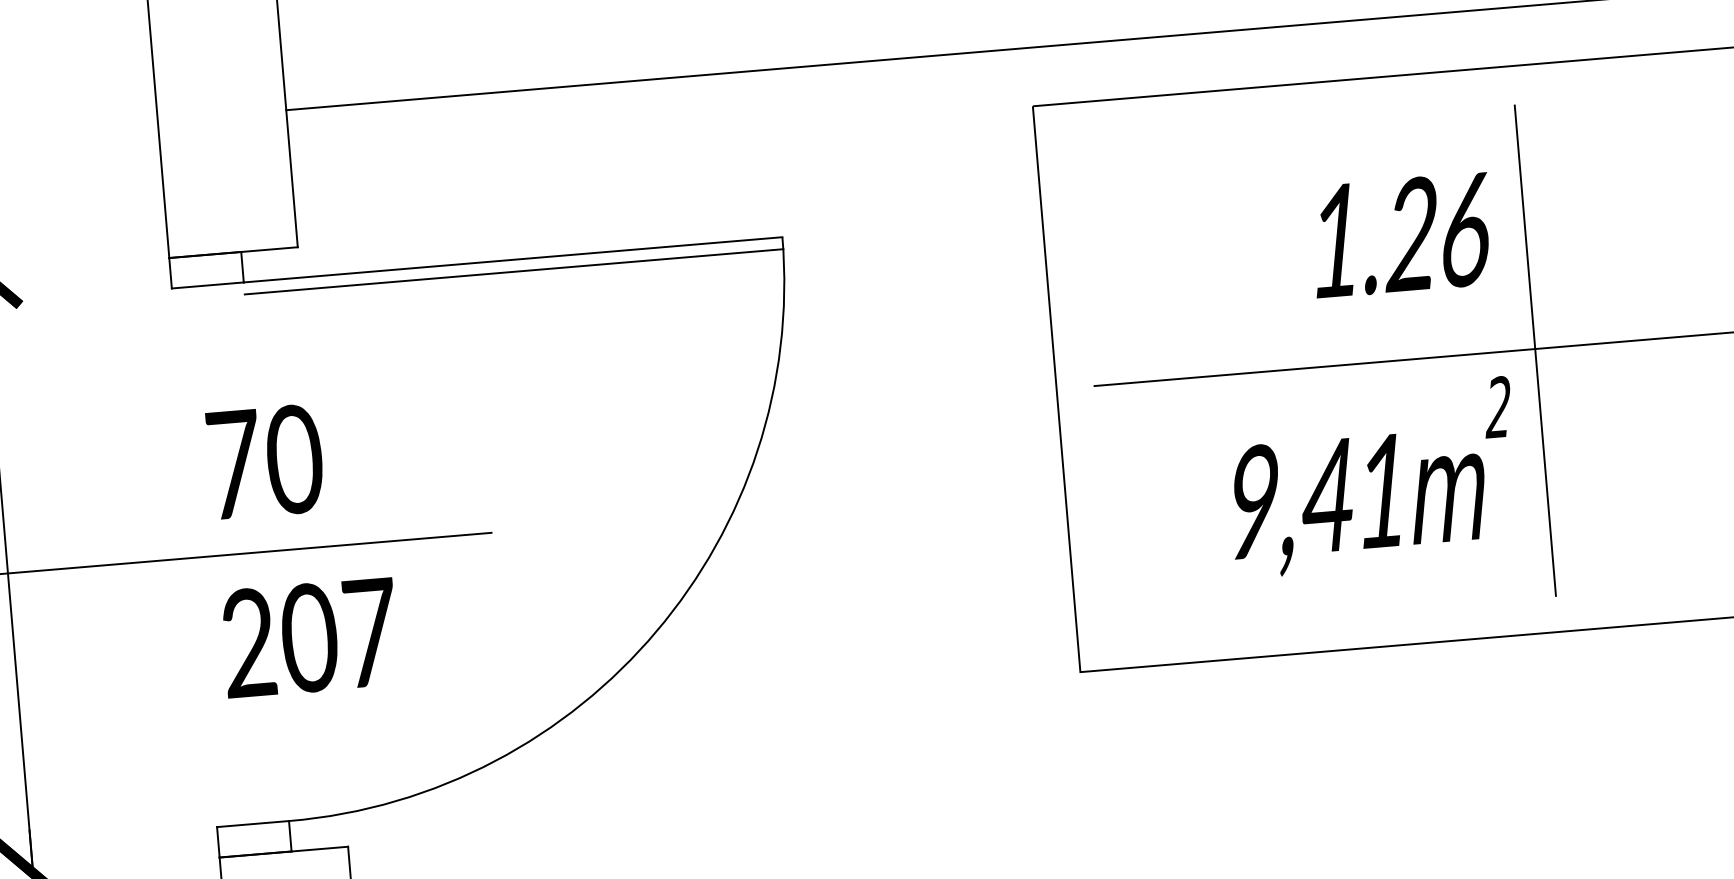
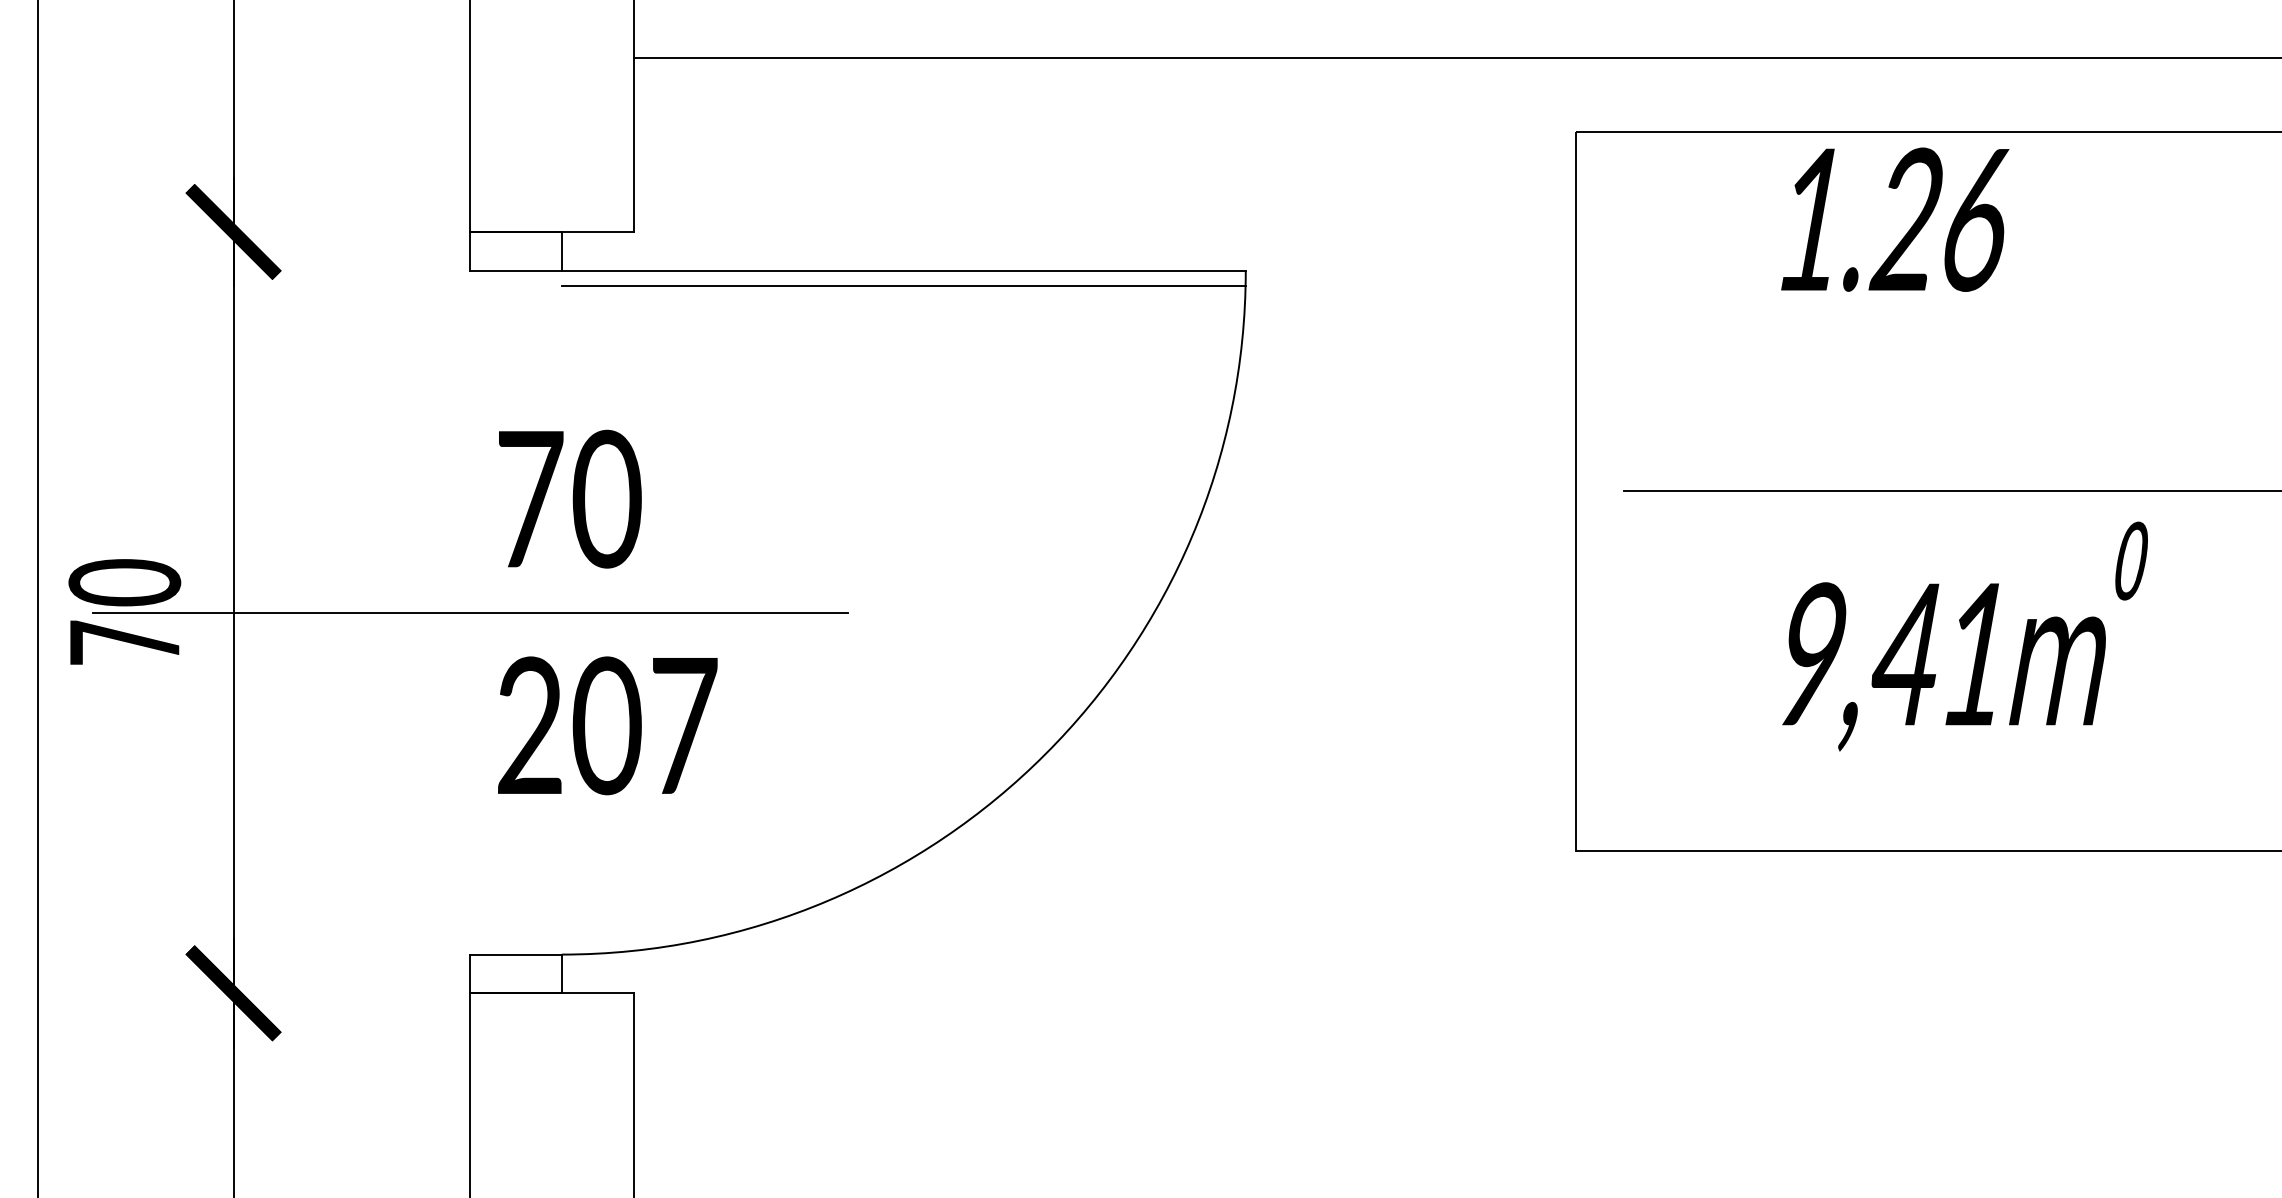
text: (1402, 235) -> (1895, 219), moved
line: (1535, 350) -> (2183, 493), removed
text: (1497, 407) -> (2129, 560), 2 -> 0

